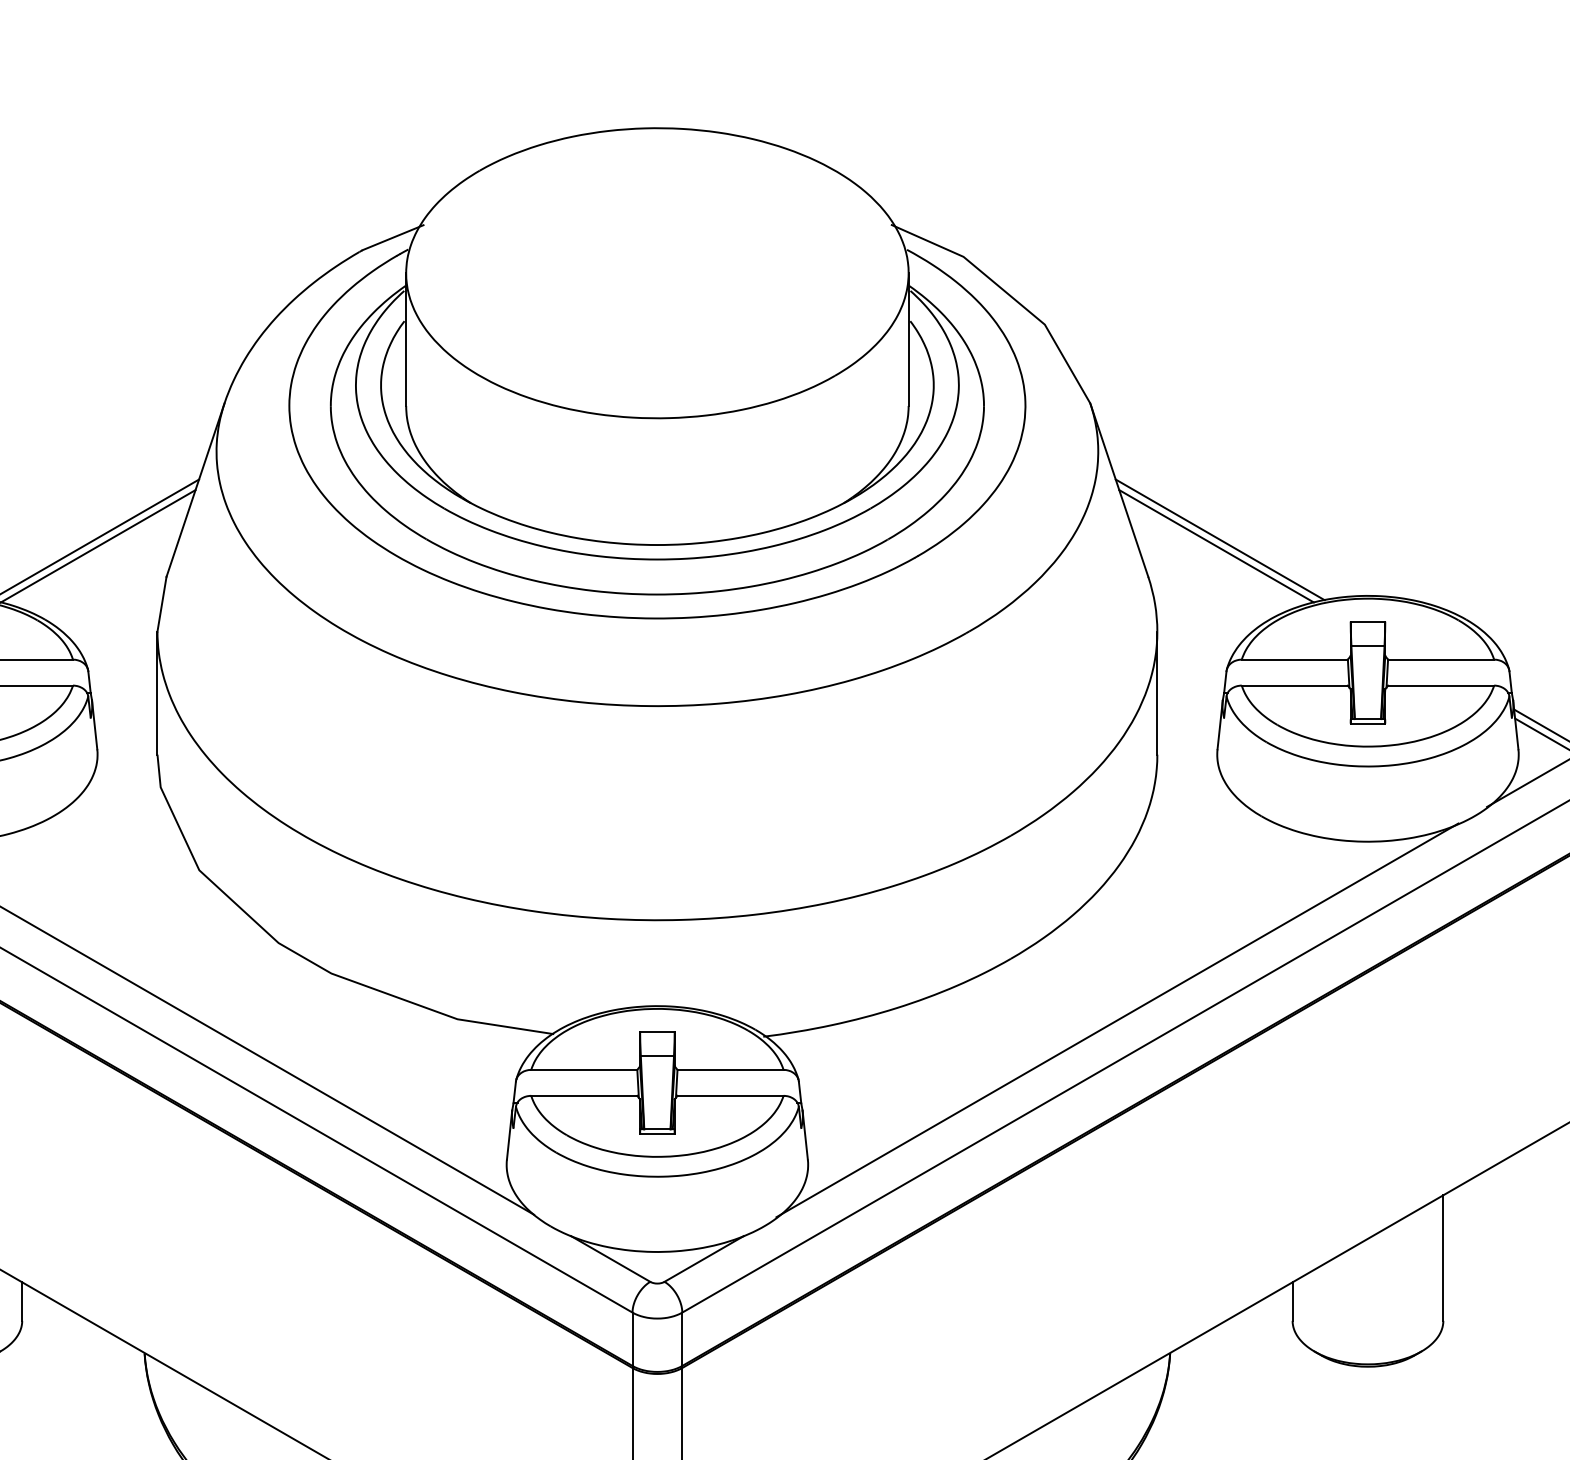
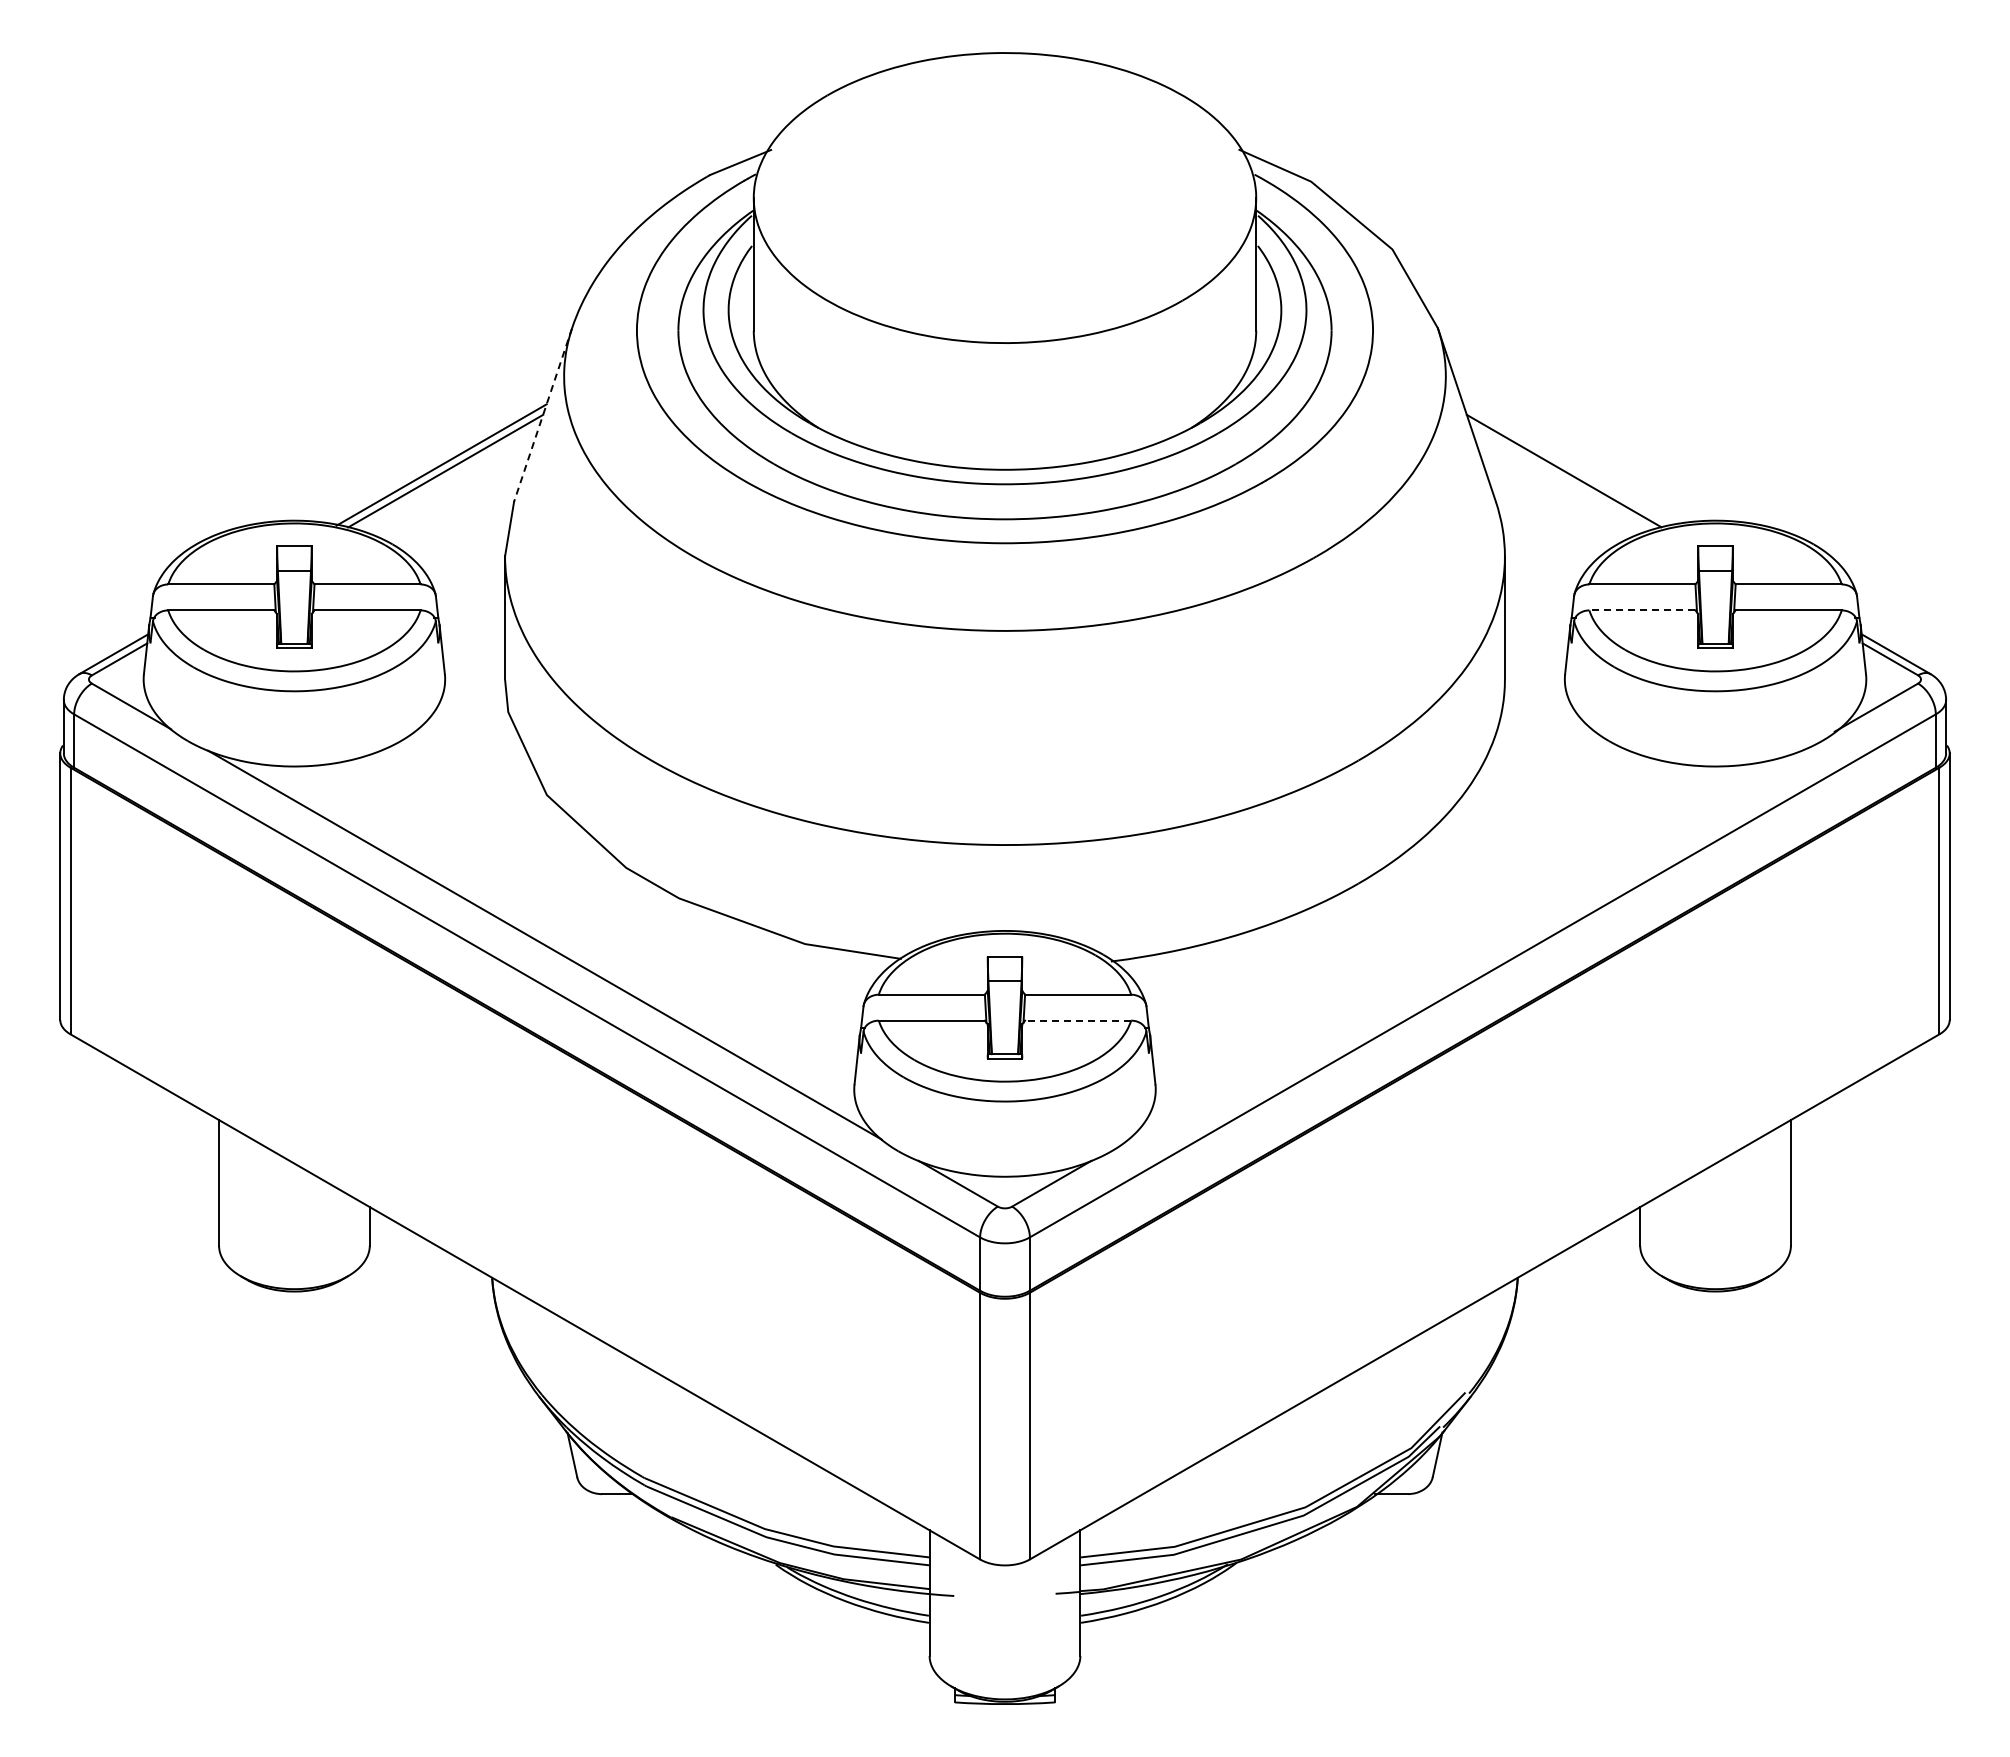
line: (194, 490) -> (542, 415), solid -> dashed
line: (1219, 539) -> (1567, 464), removed
line: (1293, 685) -> (1641, 610), solid -> dashed
line: (1116, 1019) -> (1464, 944), removed
line: (729, 1095) -> (1077, 1020), solid -> dashed

